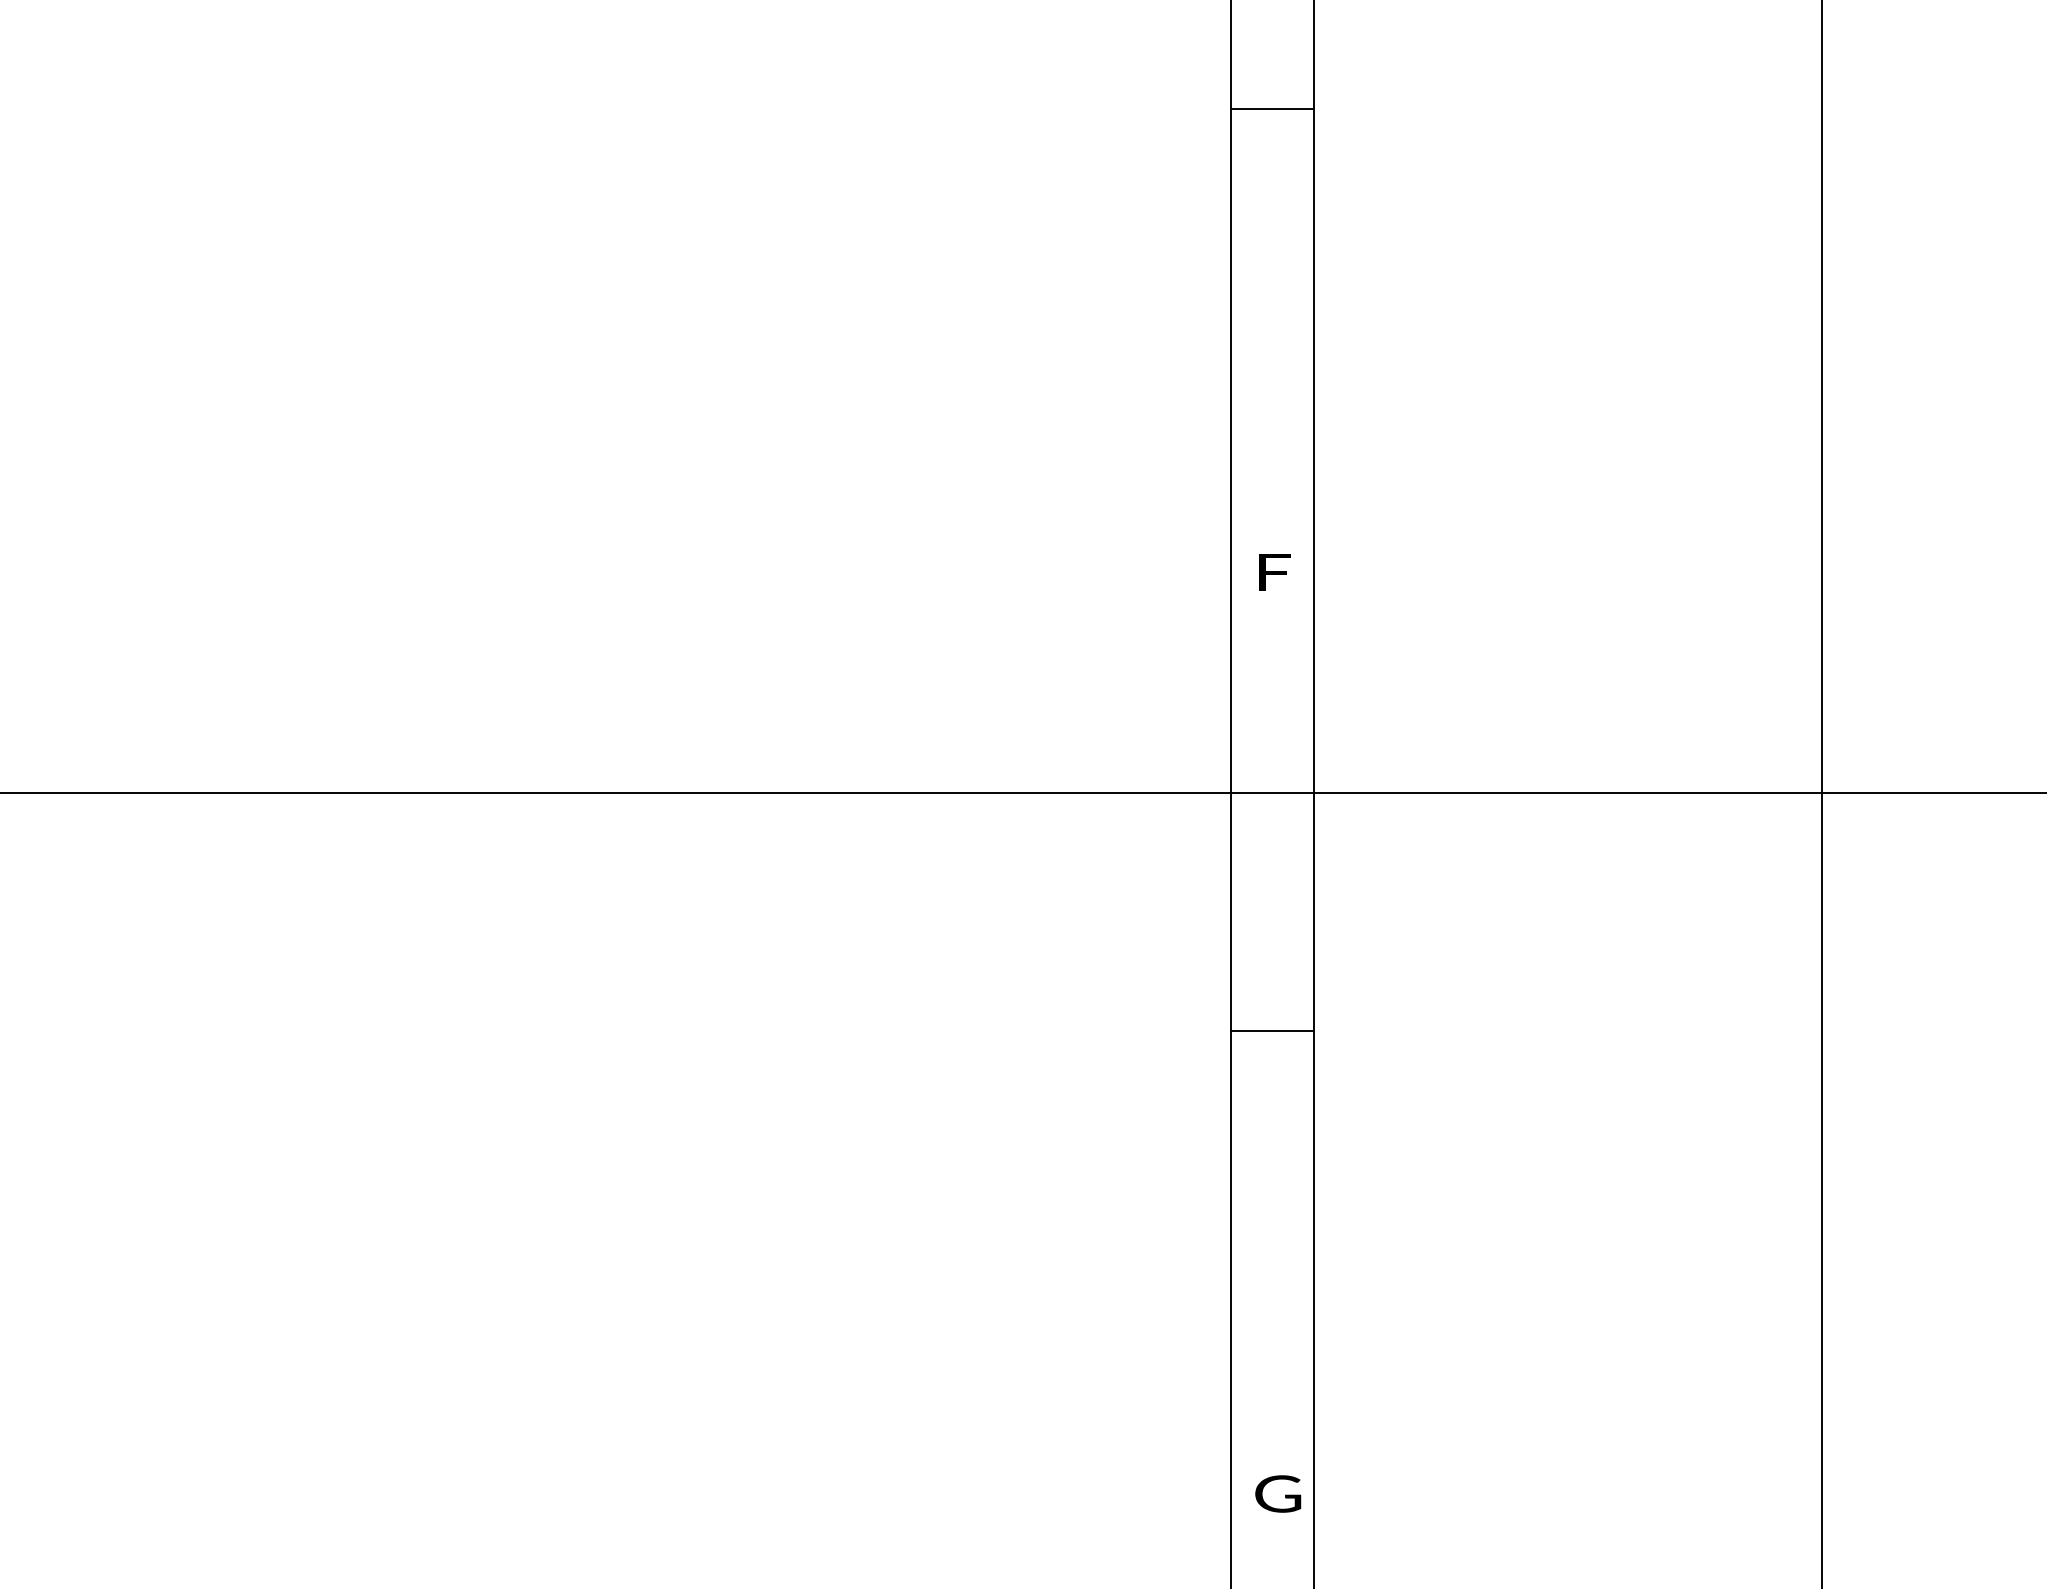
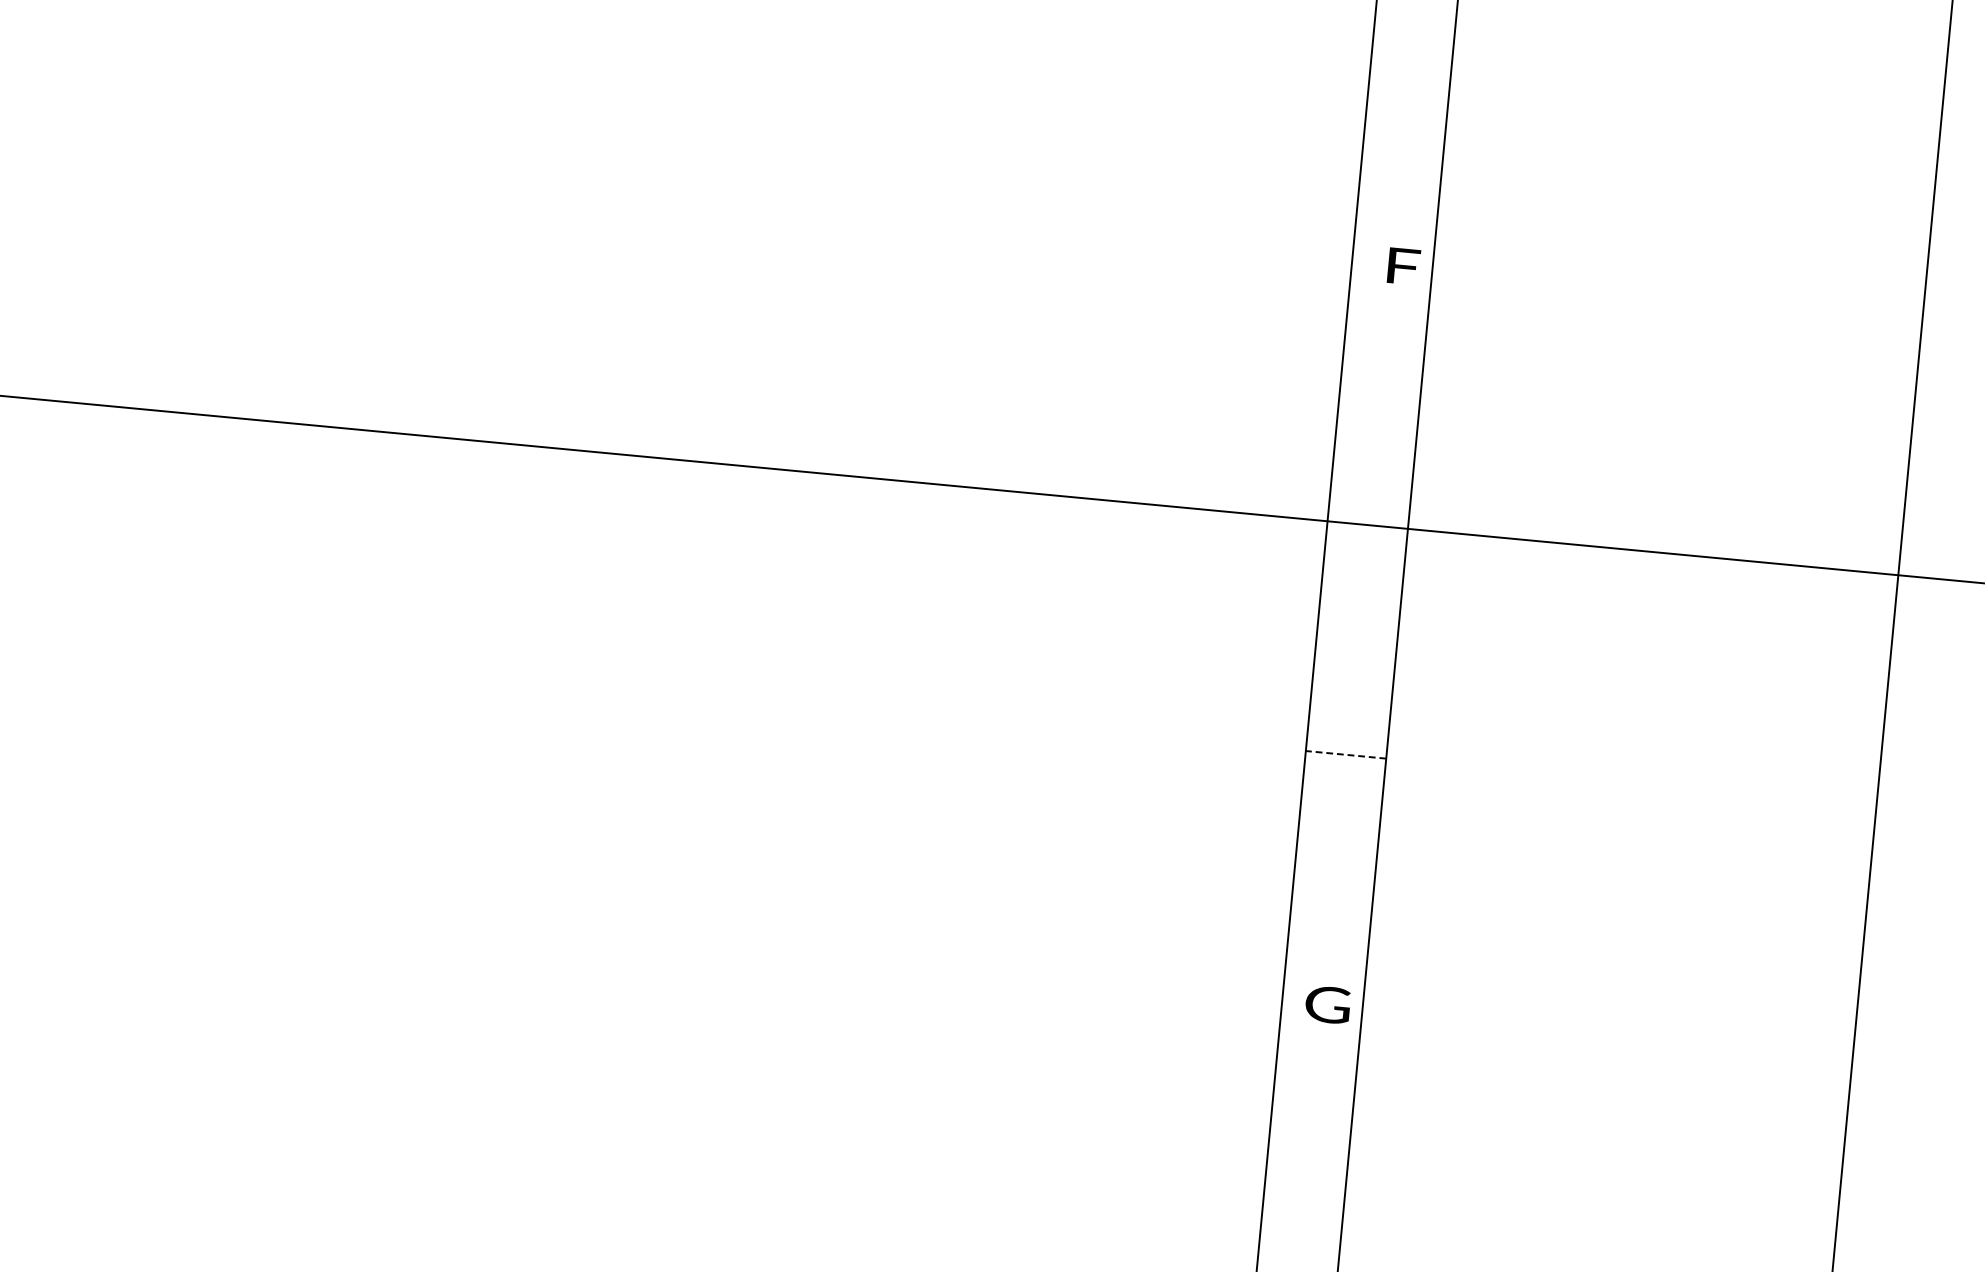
text: (1274, 572) -> (1403, 266), moved
line: (1272, 1030) -> (1345, 754), solid -> dashed
text: (1278, 1493) -> (1328, 1004), moved

